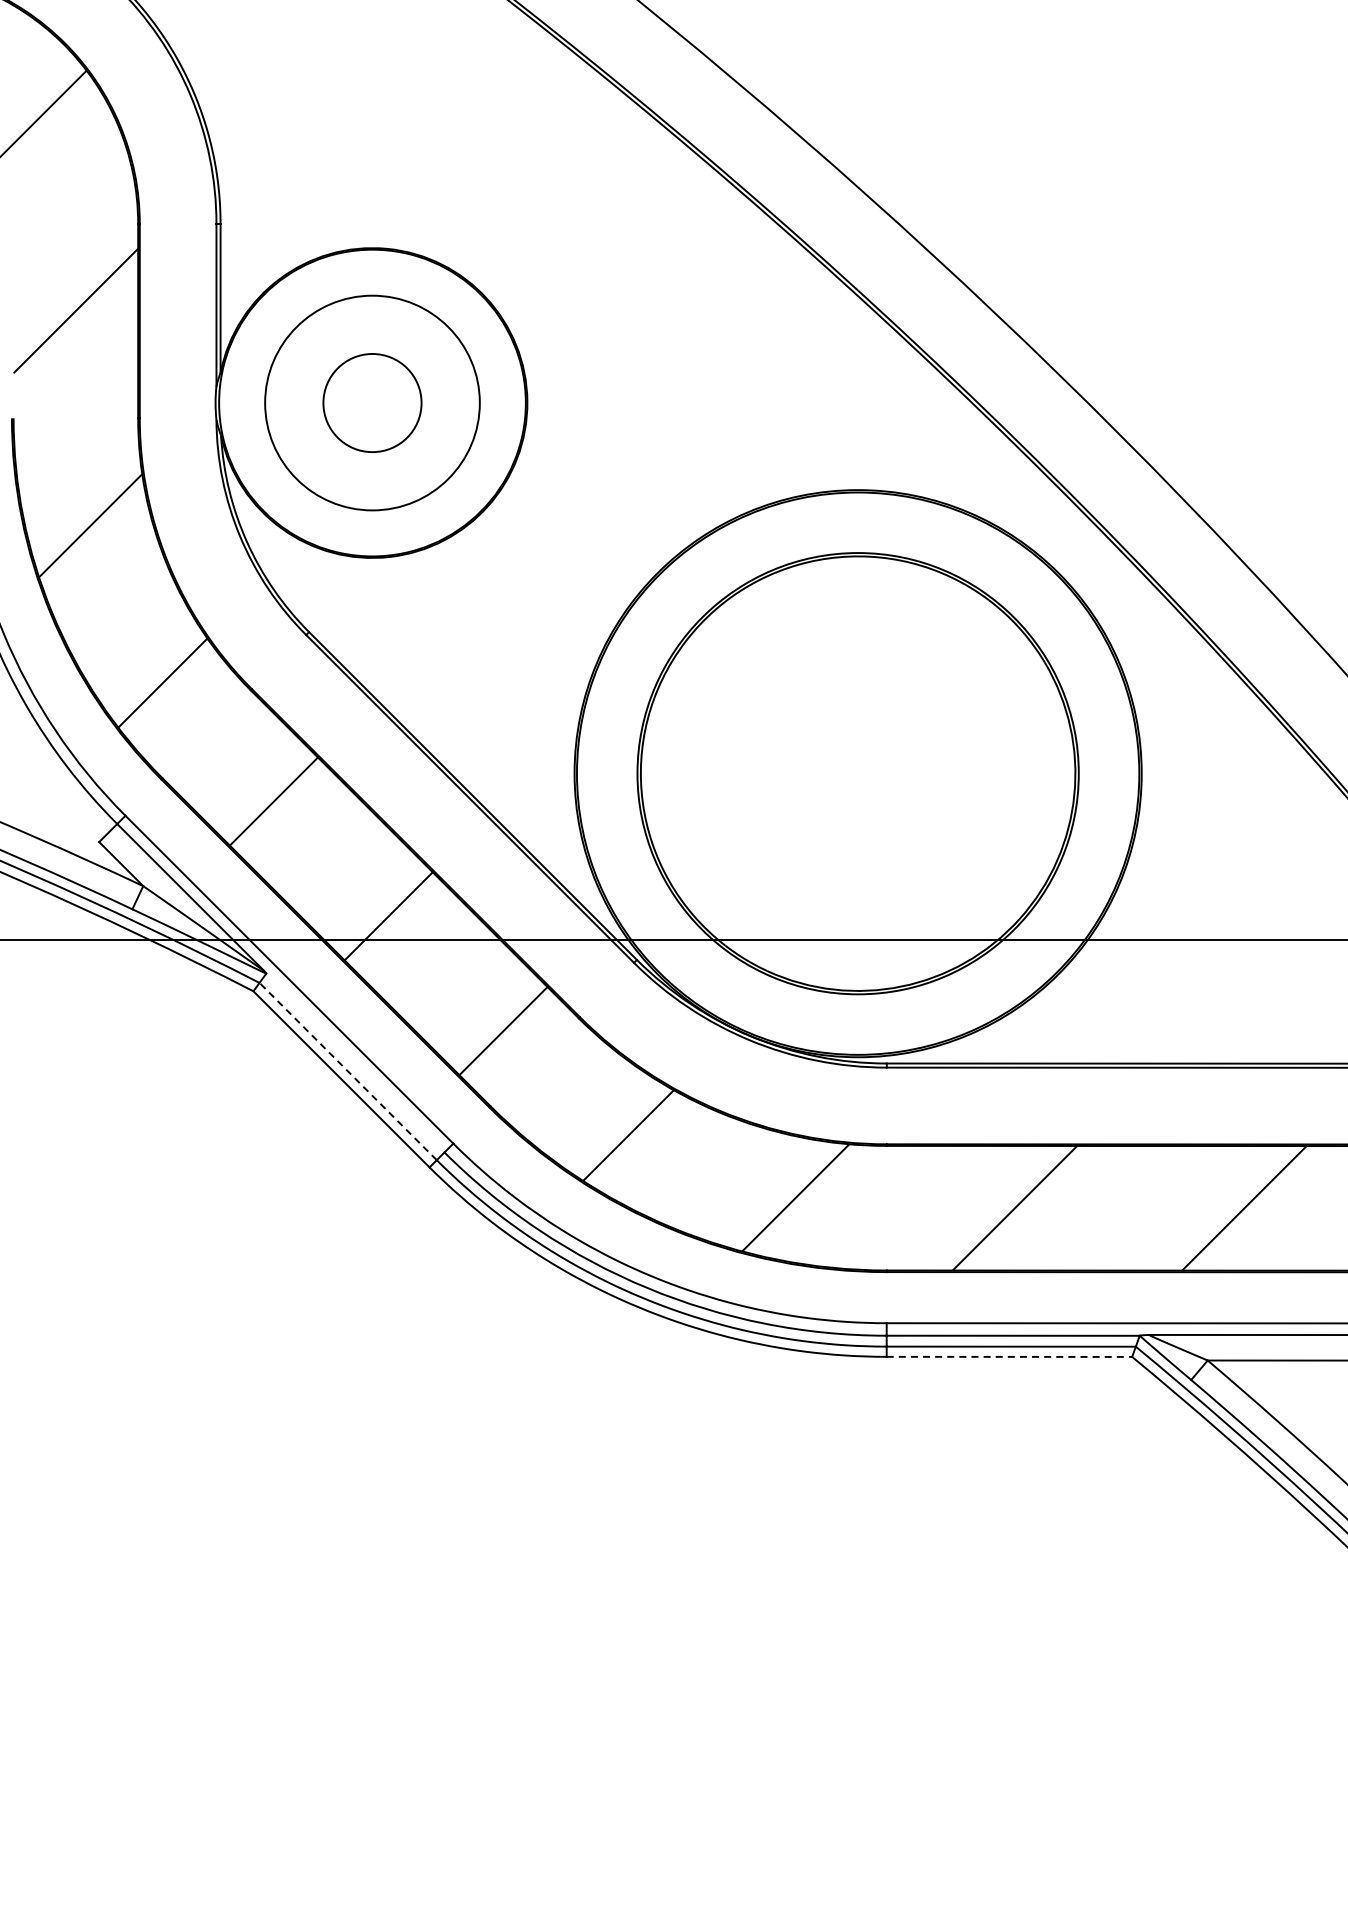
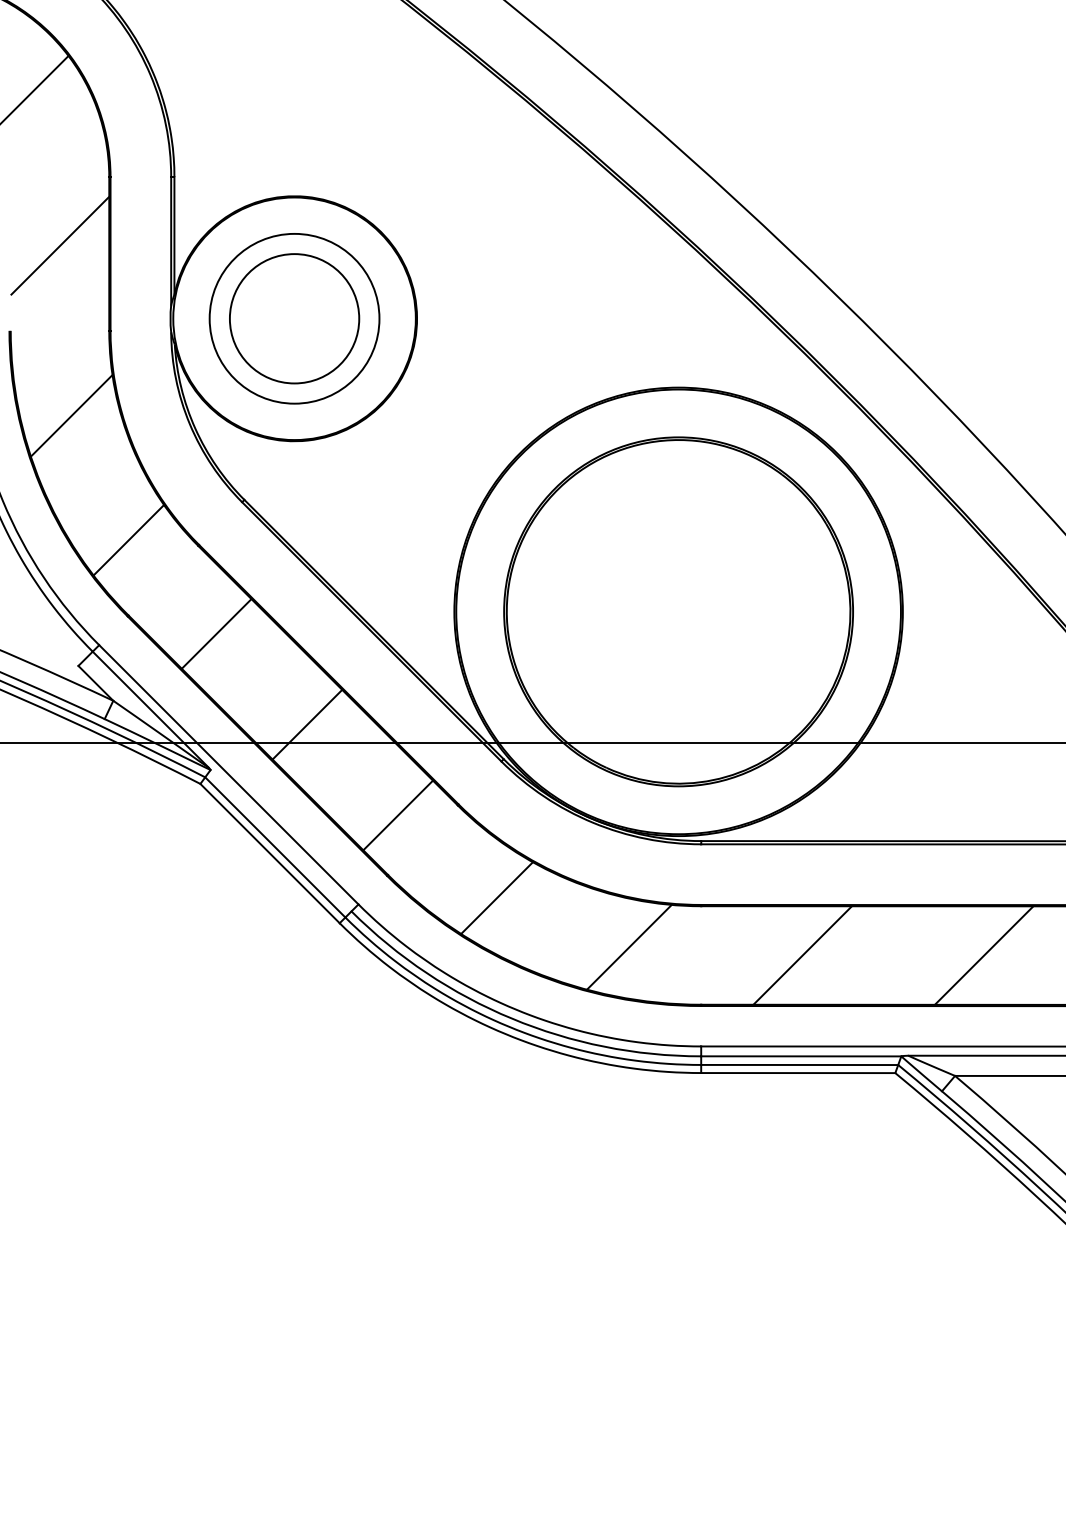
circle: (372, 402) -> (294, 318), size x1.67
line: (347, 1071) -> (274, 847), dashed -> solid
line: (1009, 1356) -> (798, 1072), dashed -> solid

